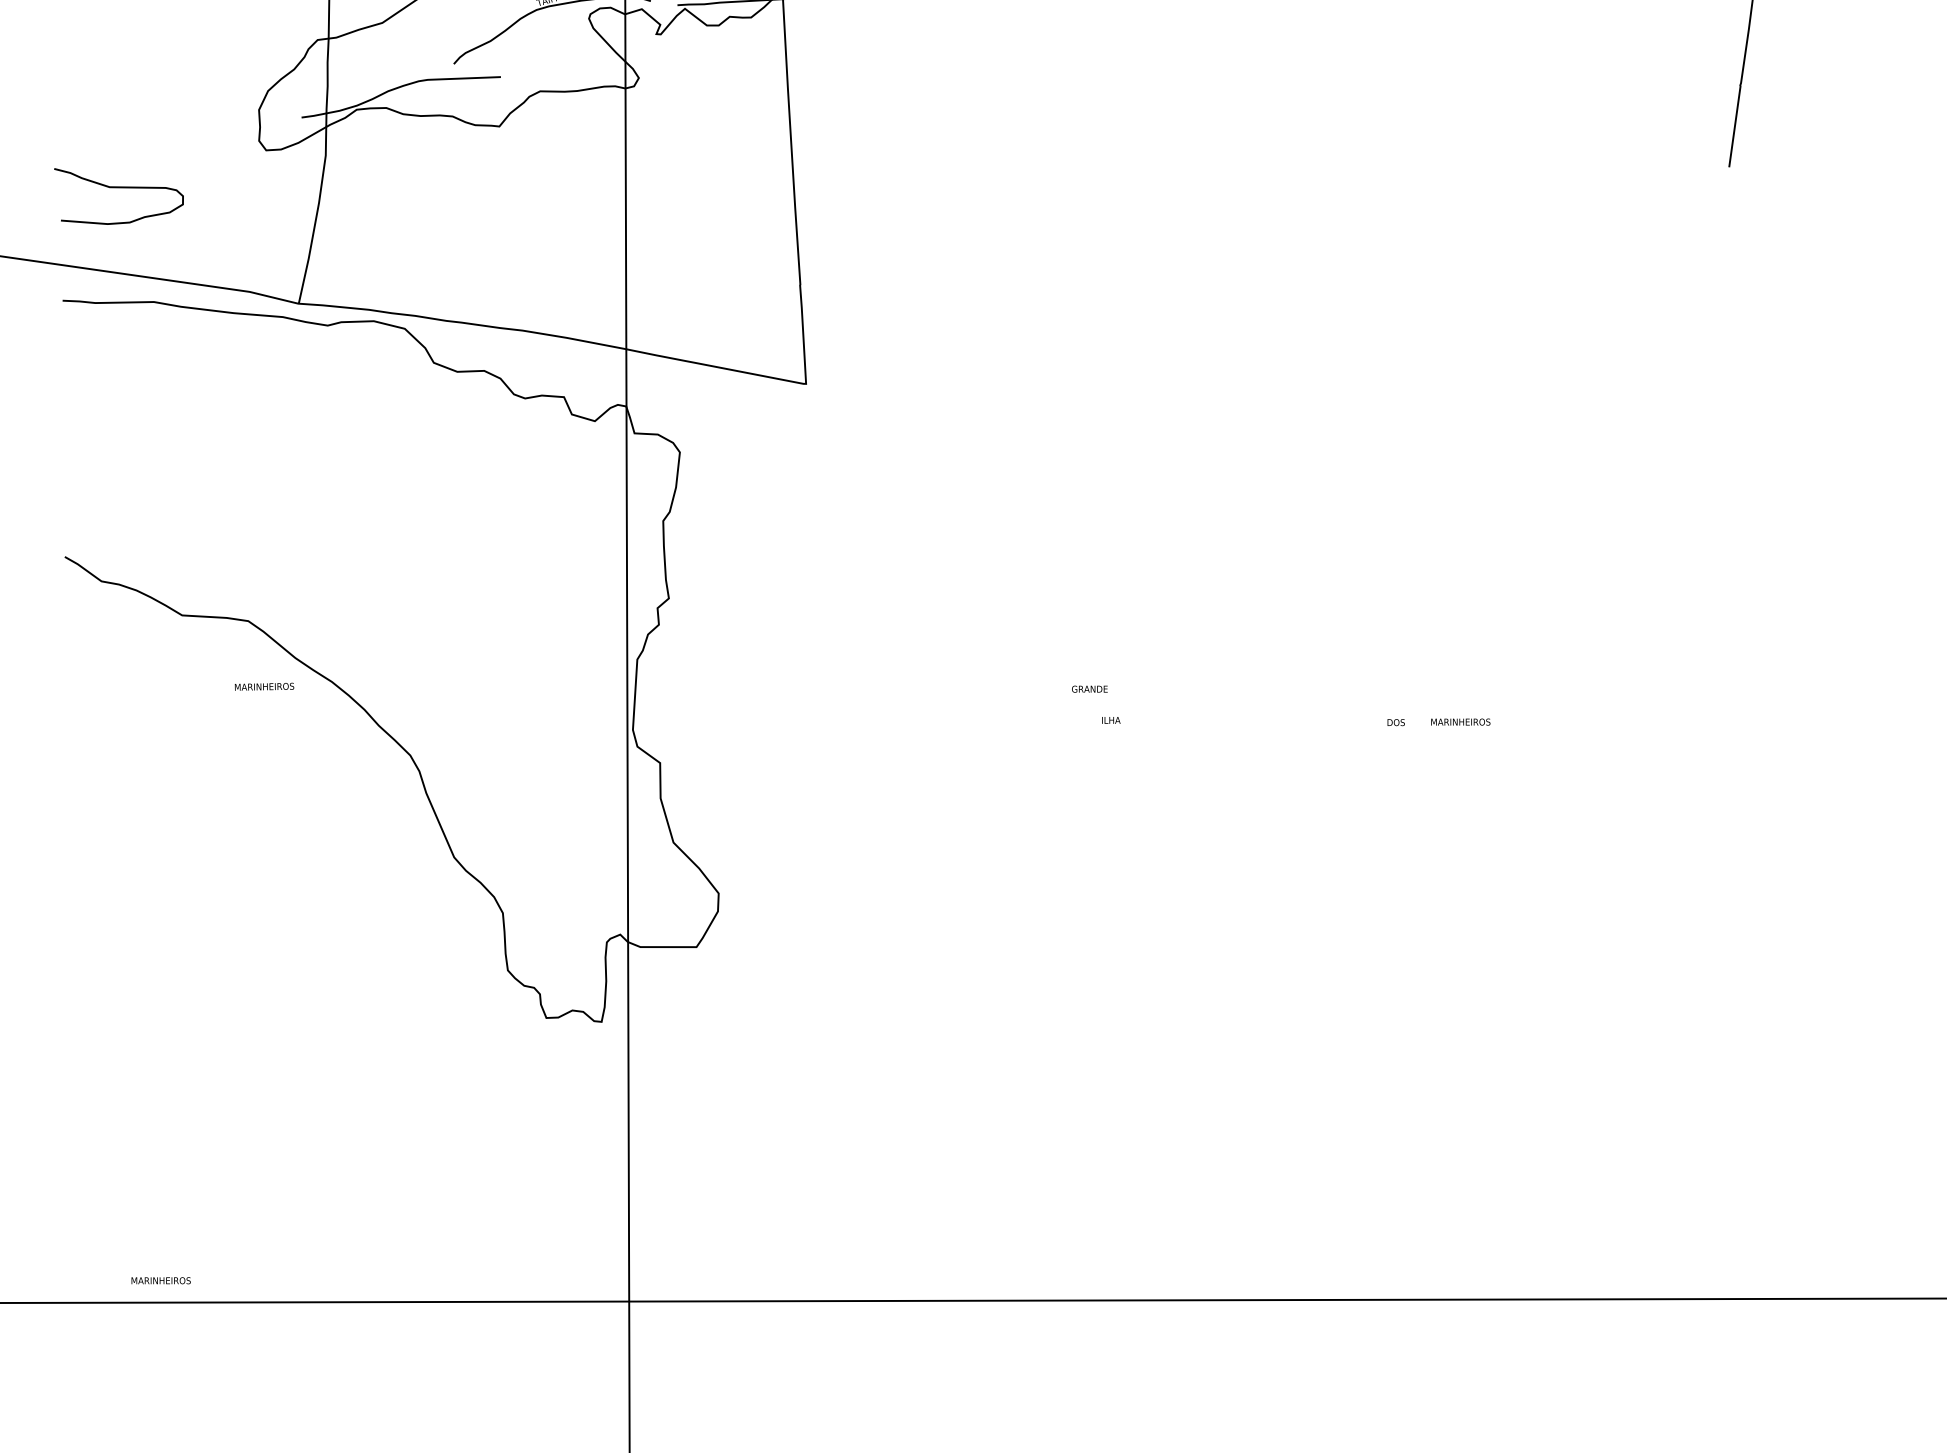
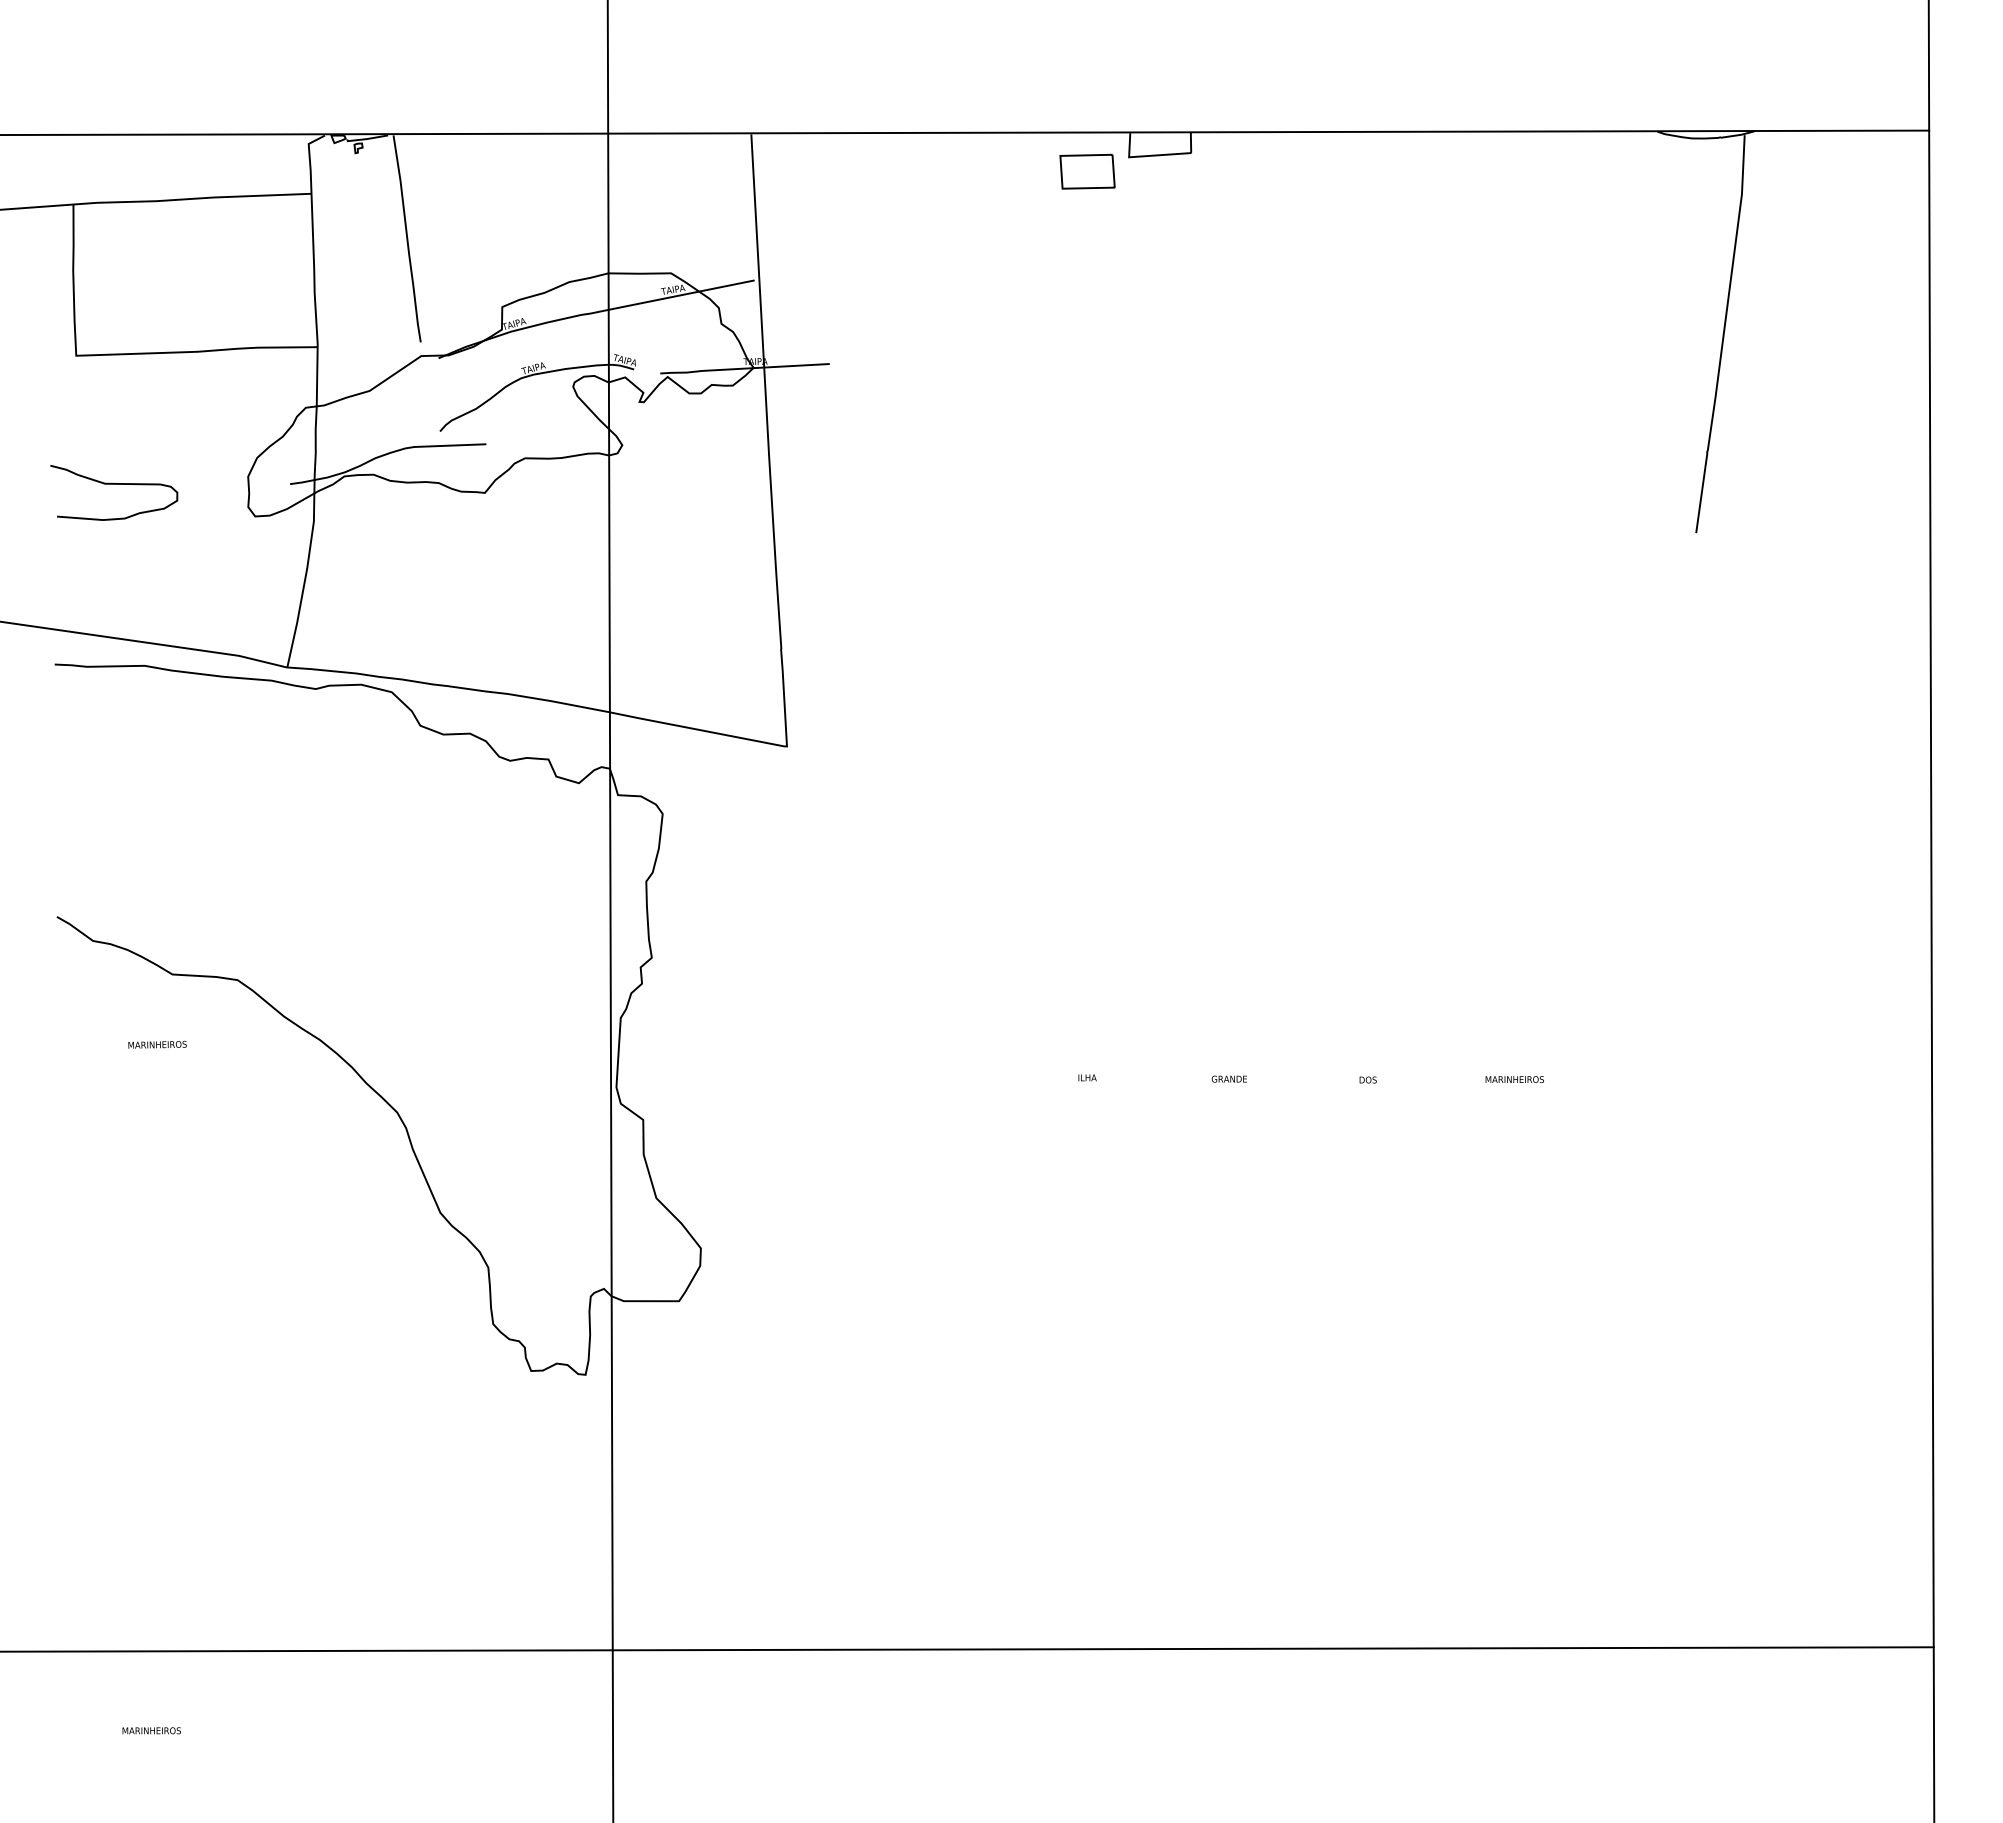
curve: (119, 187) -> (114, 484), moved
text: (264, 686) -> (157, 1044), moved
text: (1088, 688) -> (1228, 1078), moved
text: (1460, 722) -> (1514, 1079), moved
text: (160, 1280) -> (151, 1730), moved

